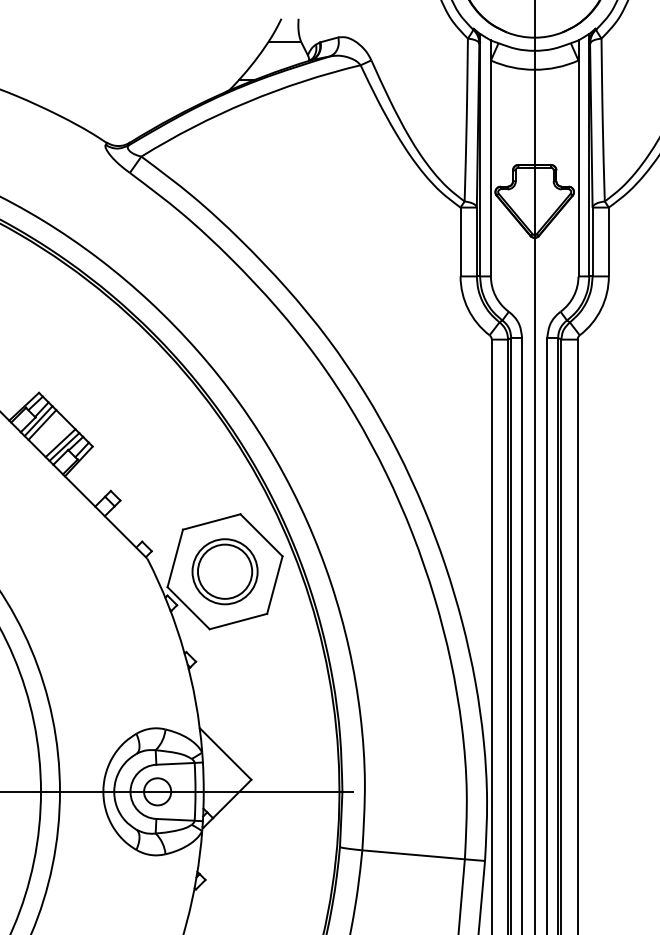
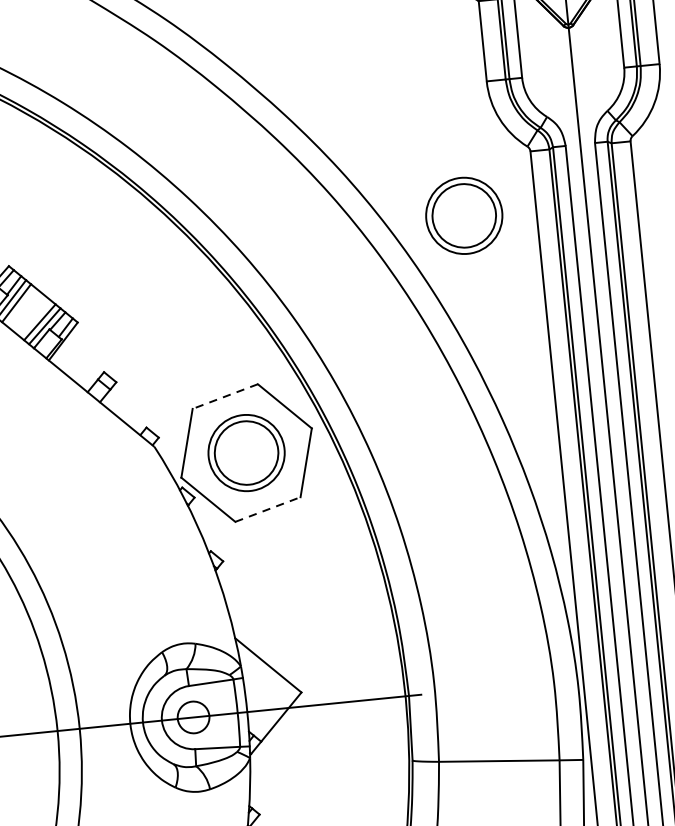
part: (429, 388) -> (463, 215), added
line: (211, 521) -> (224, 396), solid -> dashed
line: (238, 621) -> (268, 509), solid -> dashed

